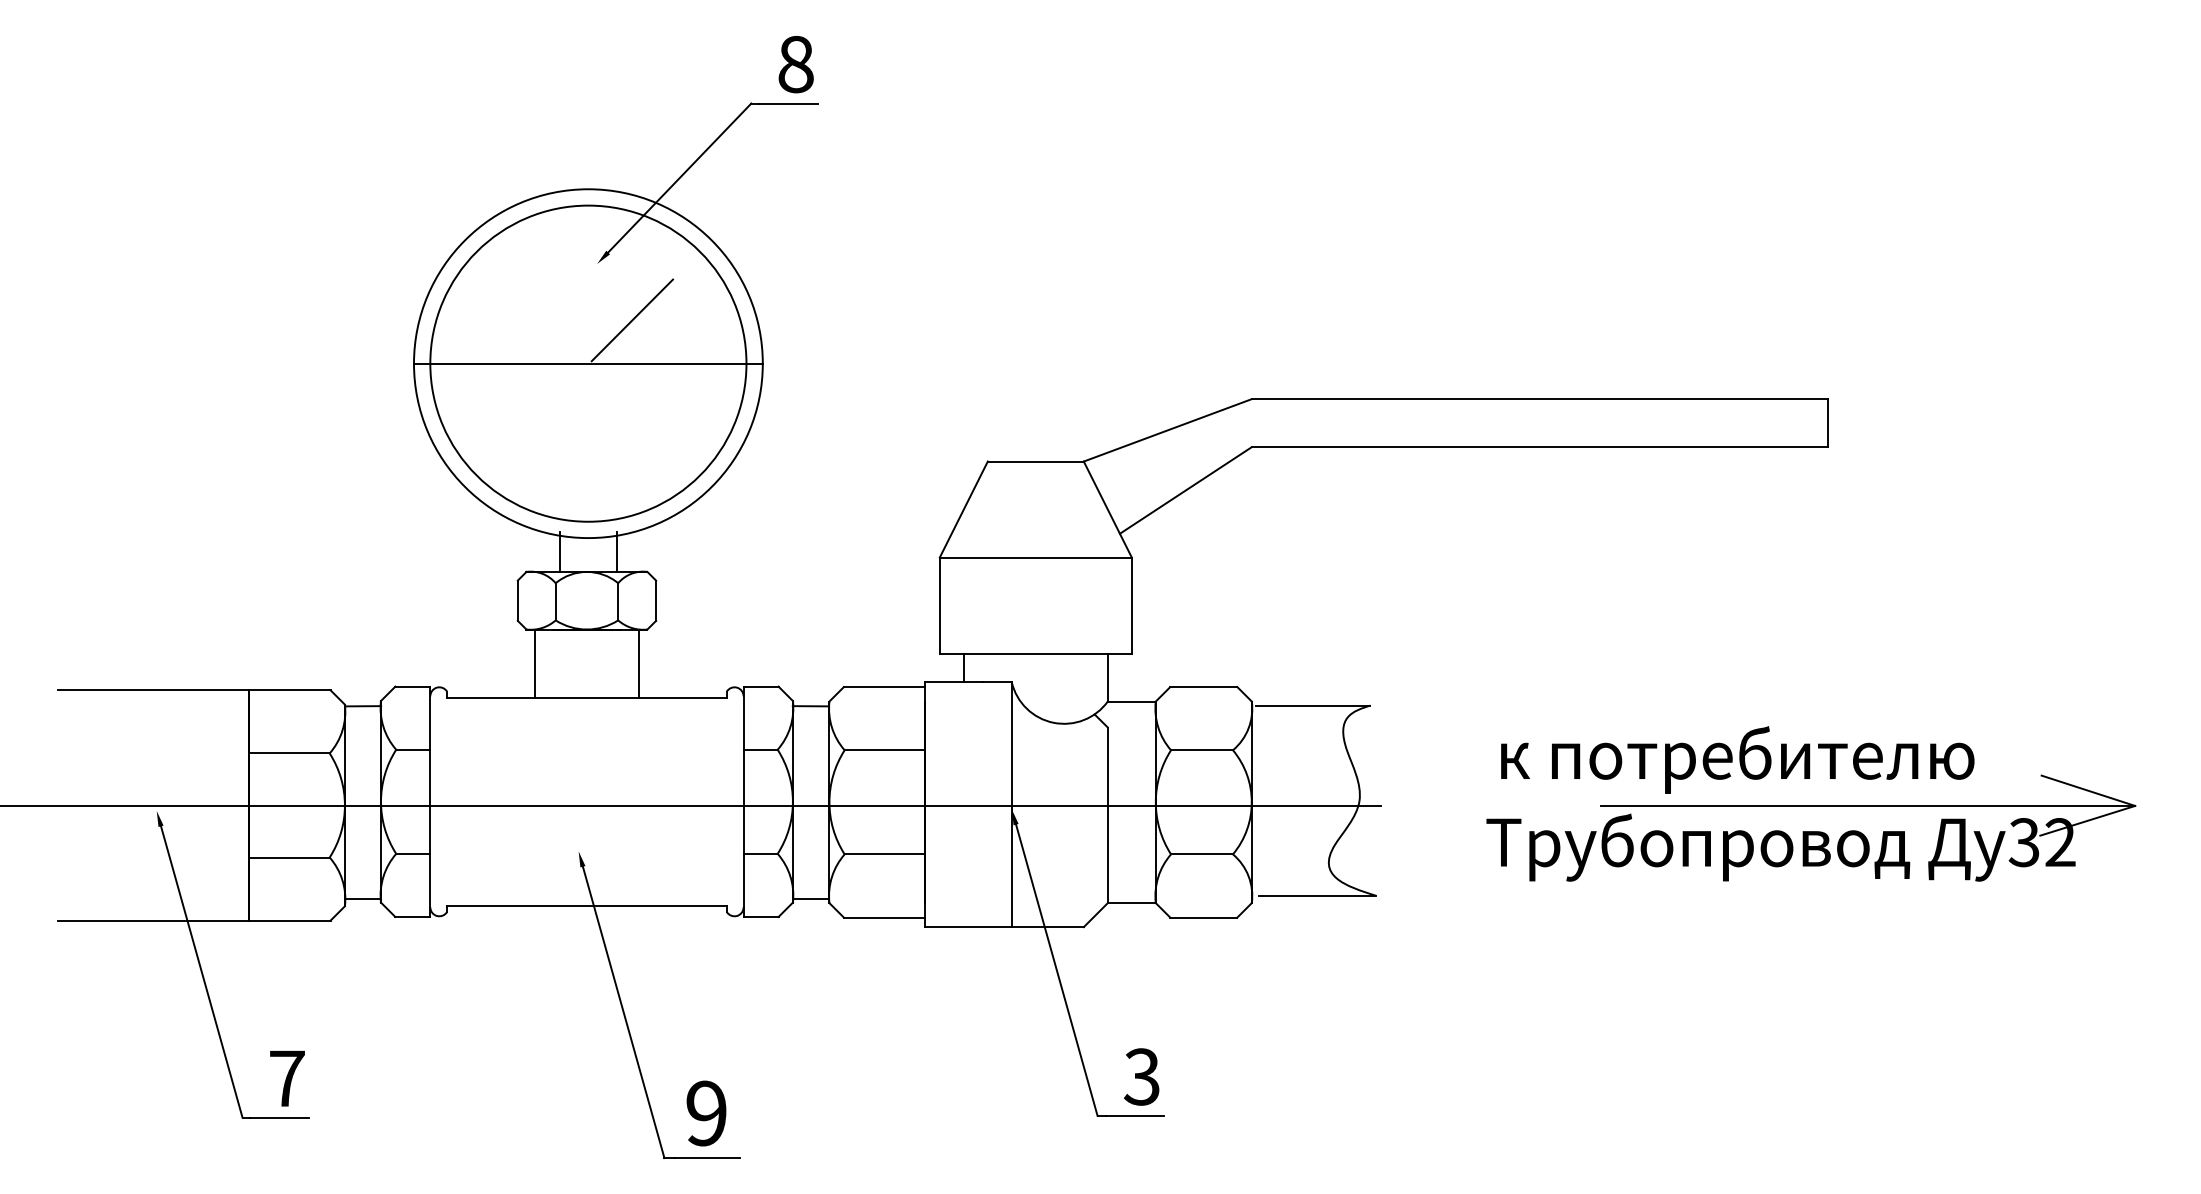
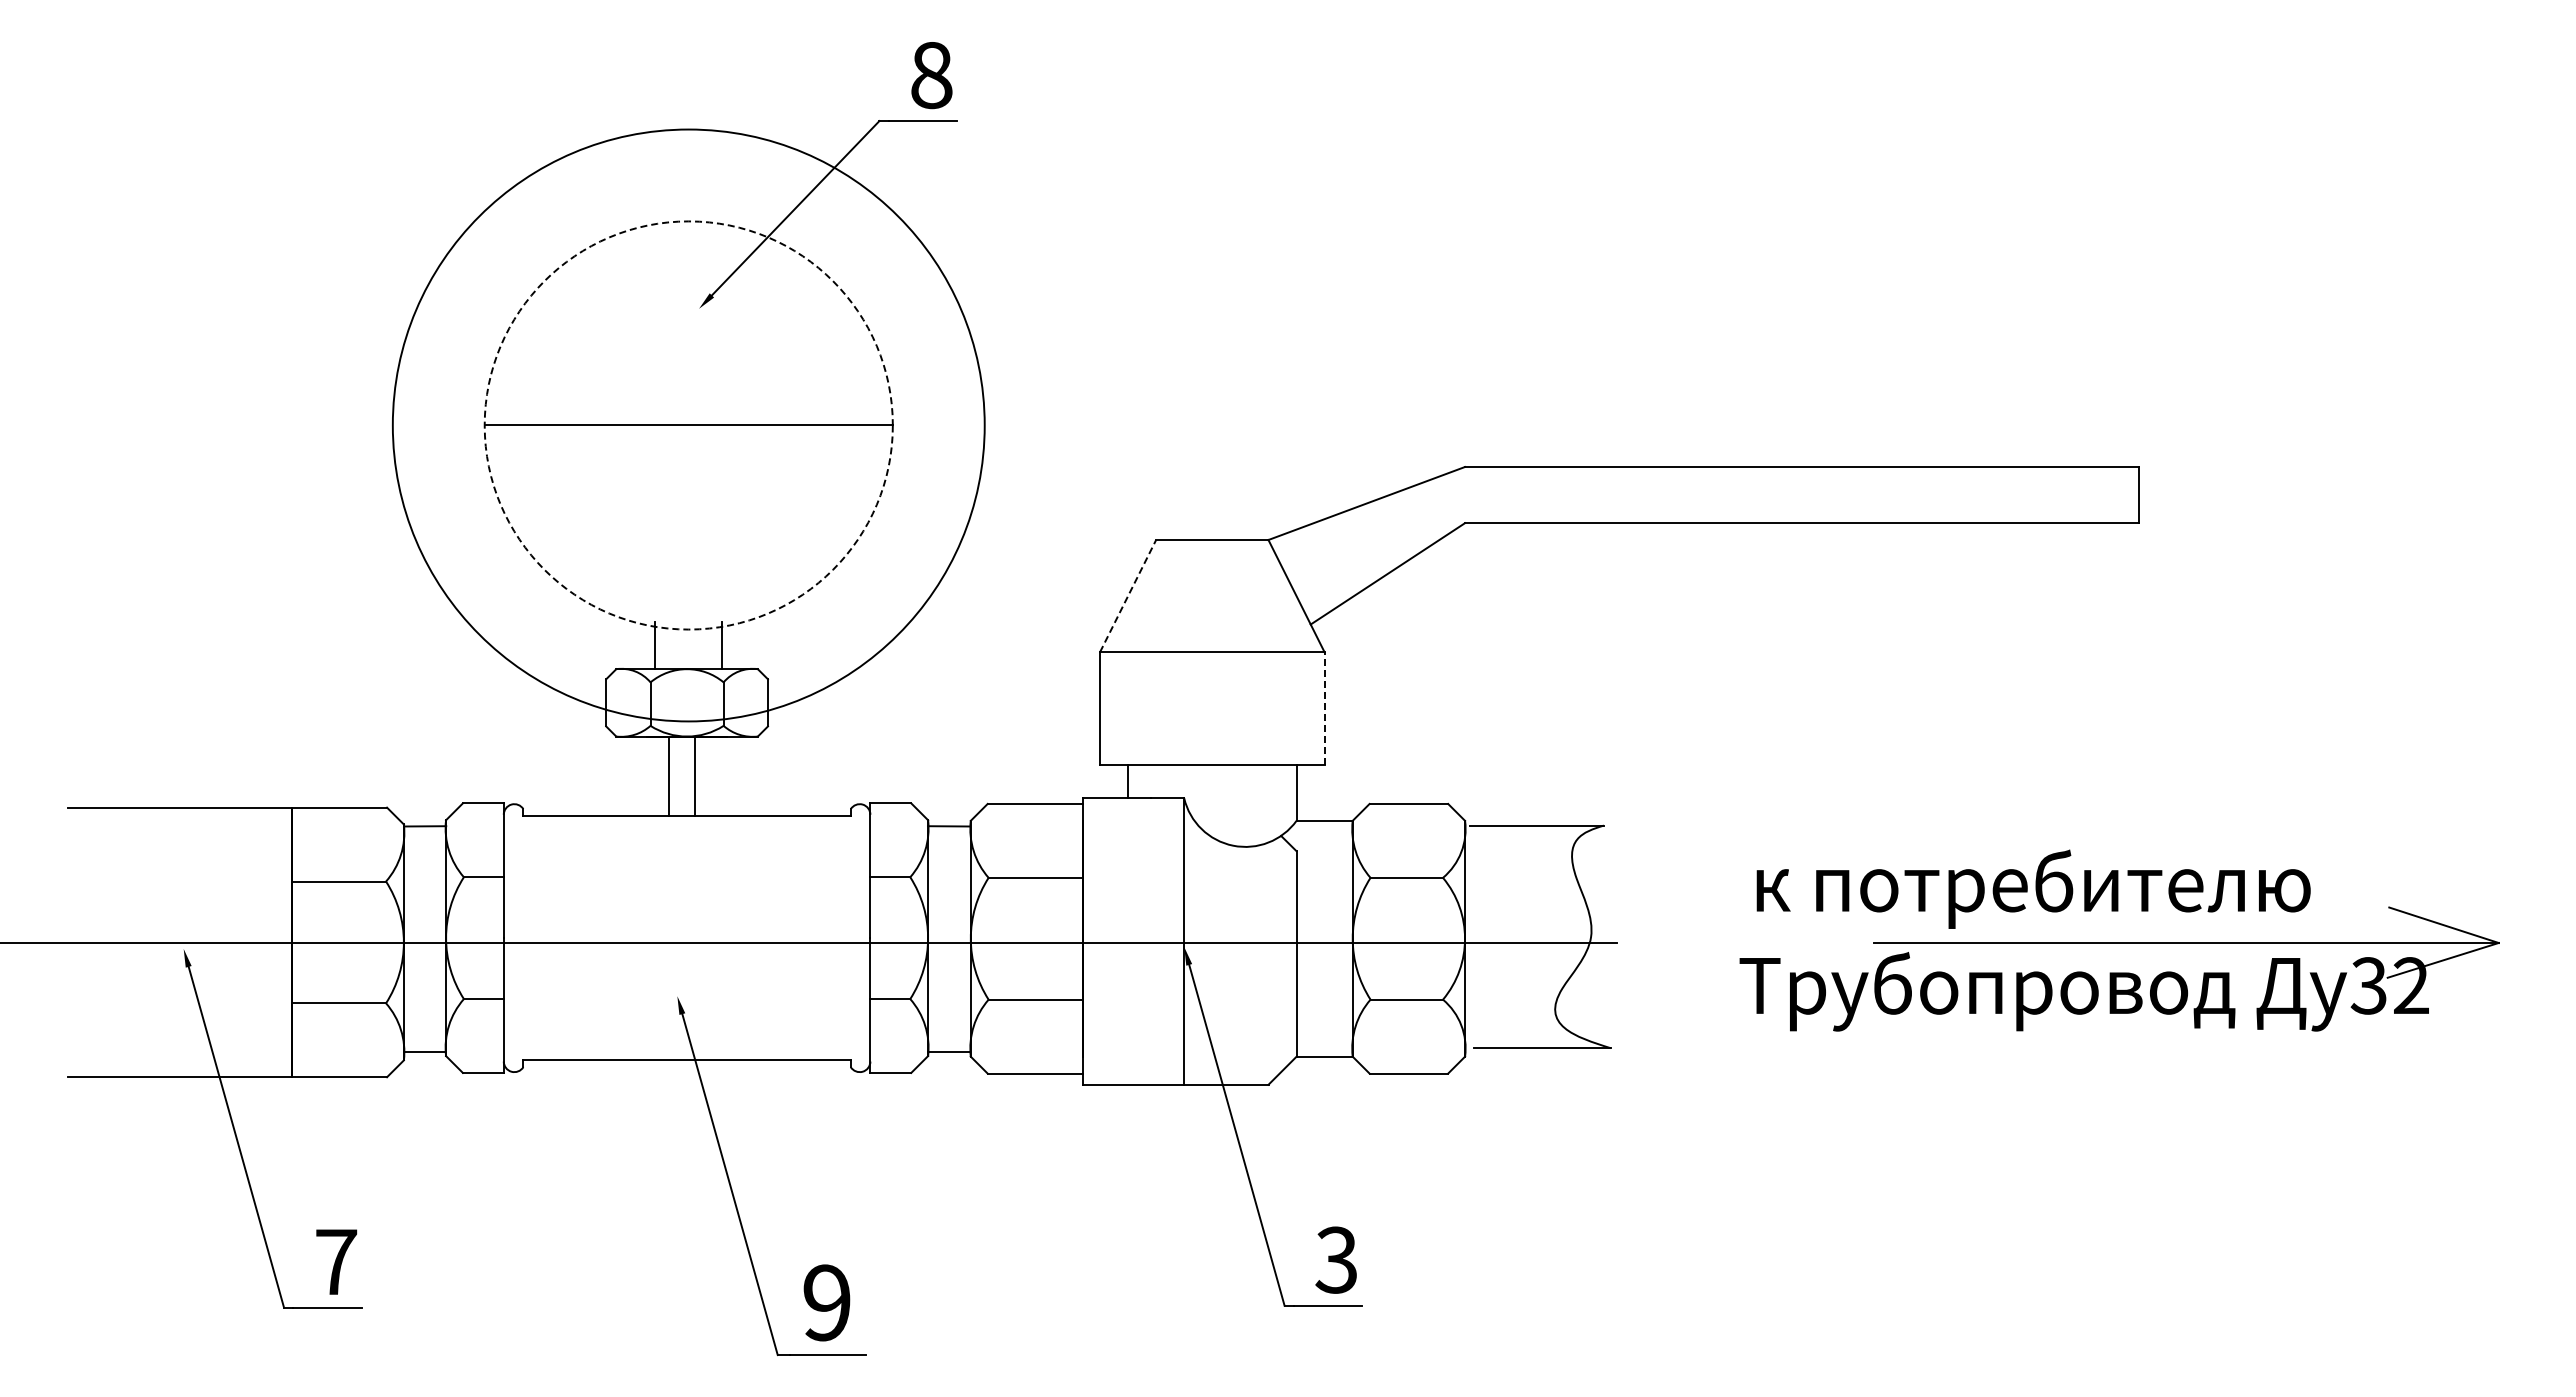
line: (631, 320) -> (739, 374), removed
circle: (588, 363) -> (688, 425), size x1.6
circle: (588, 363) -> (688, 425), solid -> dashed
line: (964, 509) -> (1128, 596), solid -> dashed
line: (1131, 605) -> (1324, 708), solid -> dashed
line: (535, 663) -> (669, 776), moved
line: (638, 663) -> (694, 776), moved

